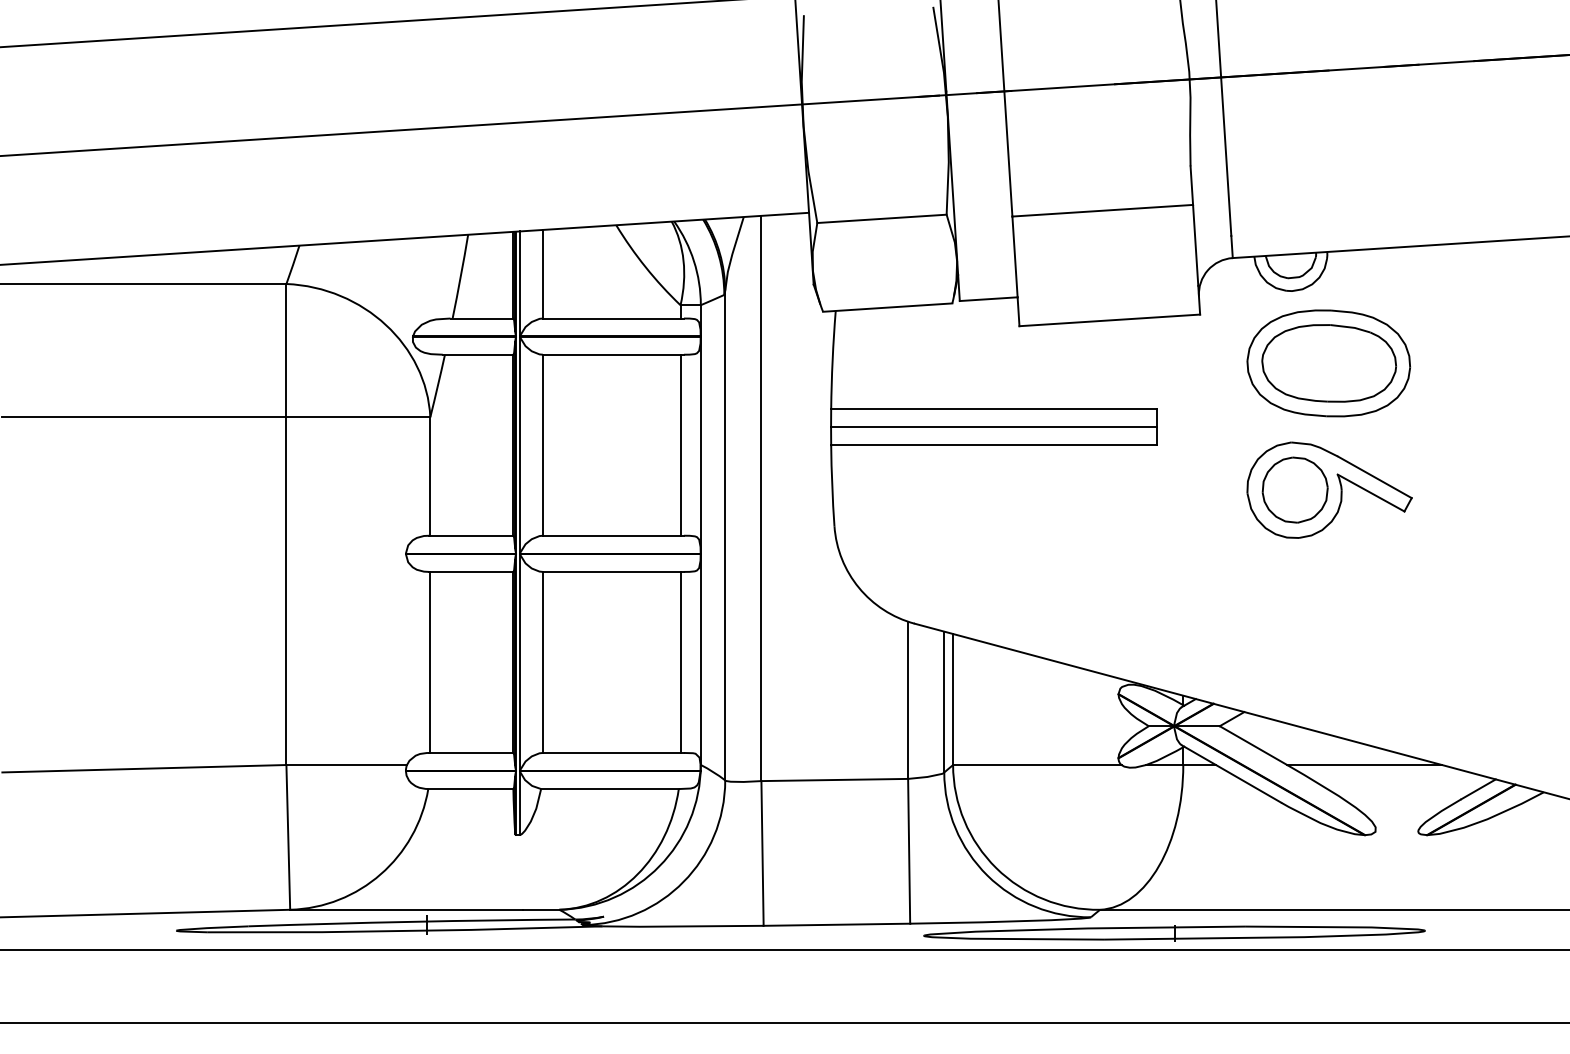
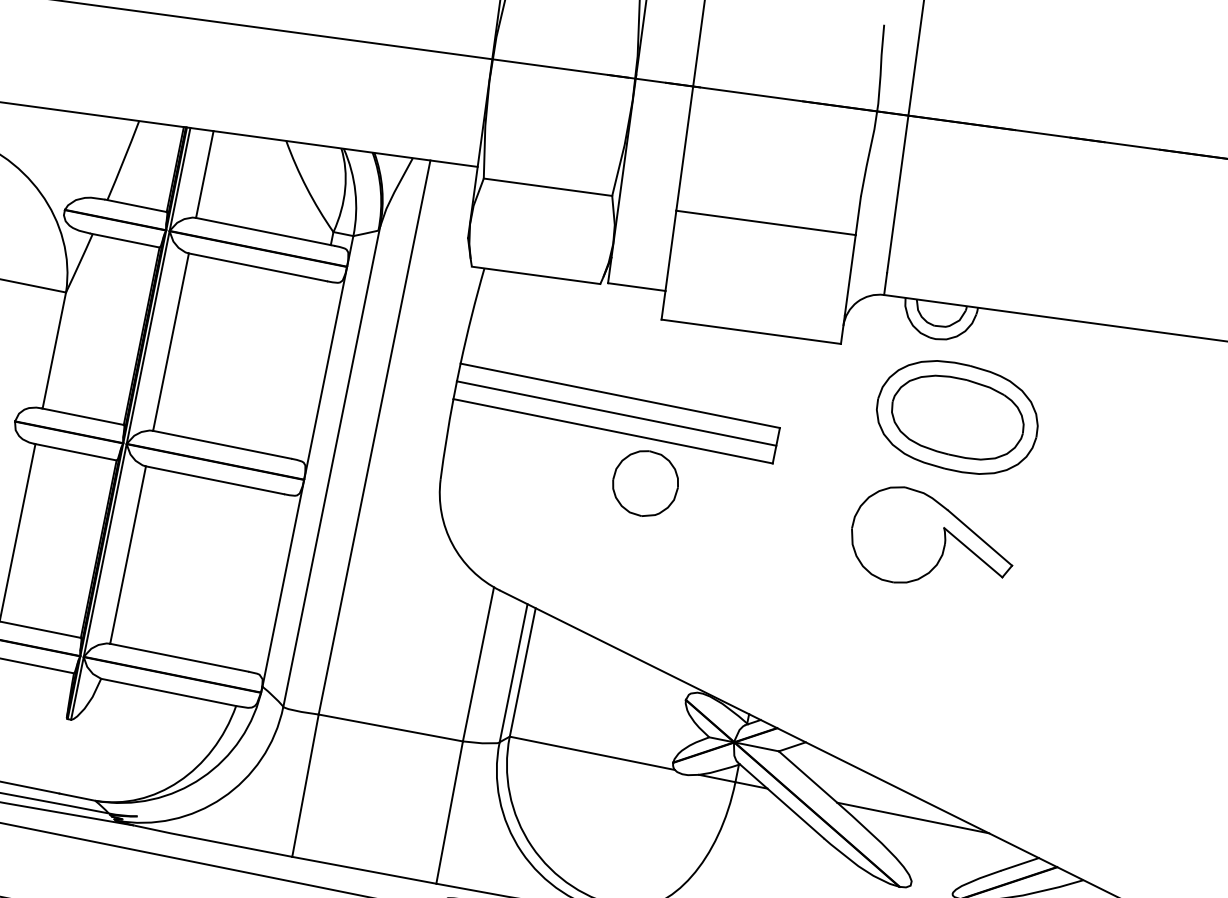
line: (680, 444) -> (305, 368), removed
part: (1294, 489) -> (645, 482), moved
line: (680, 661) -> (263, 581), removed

